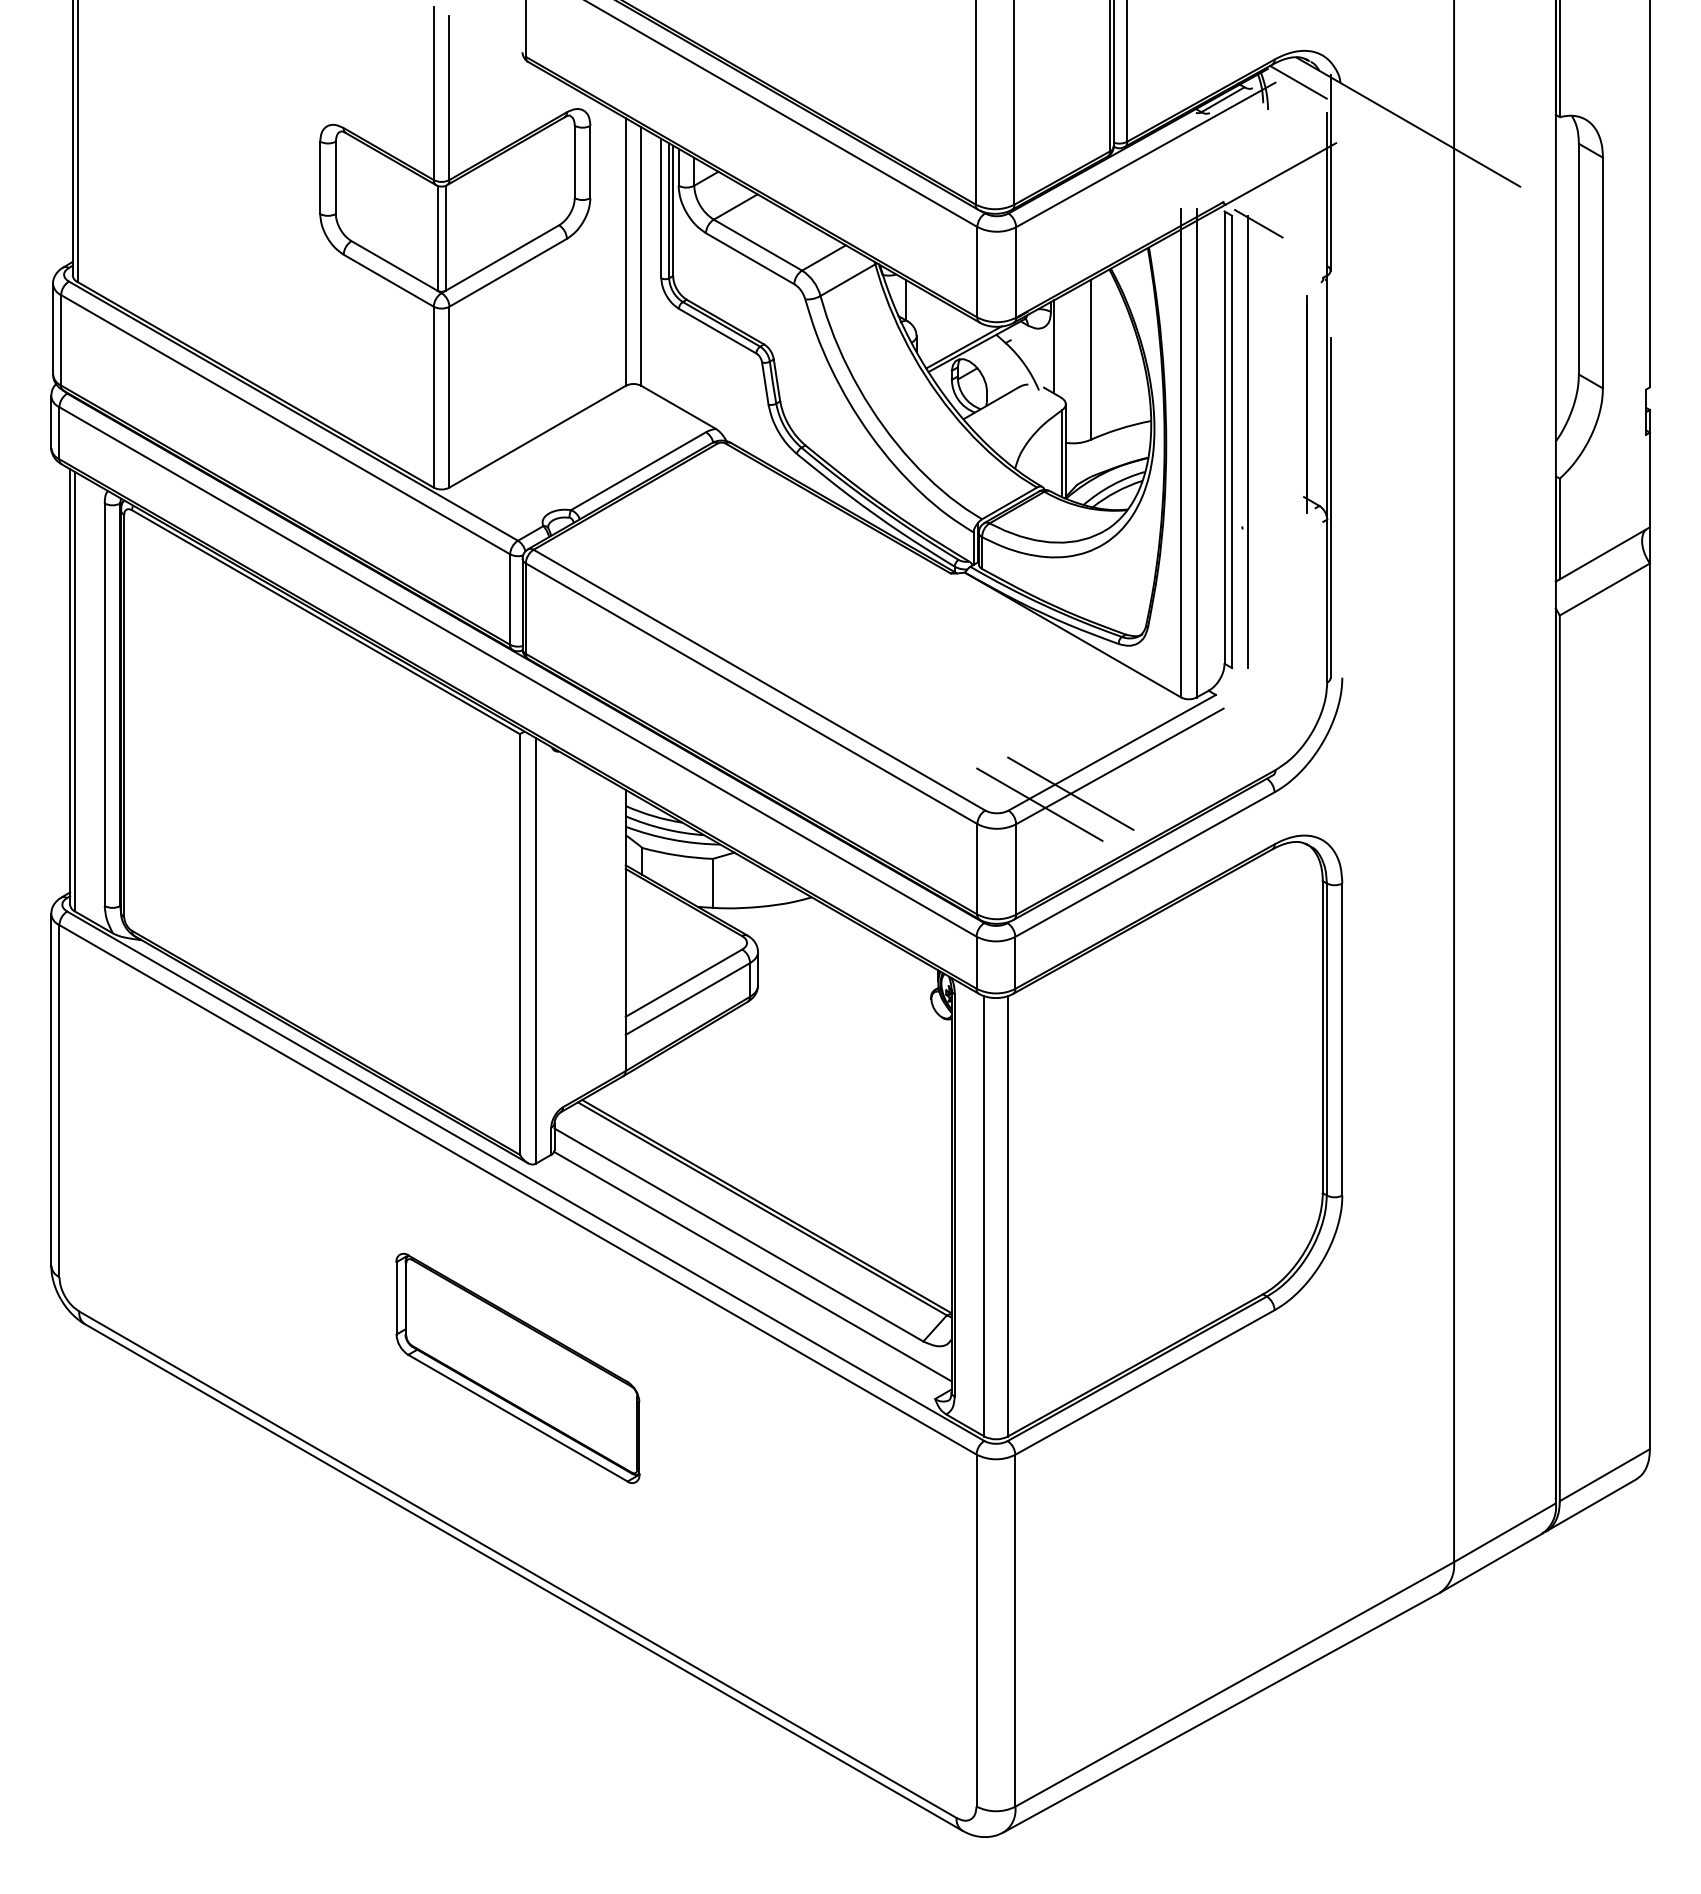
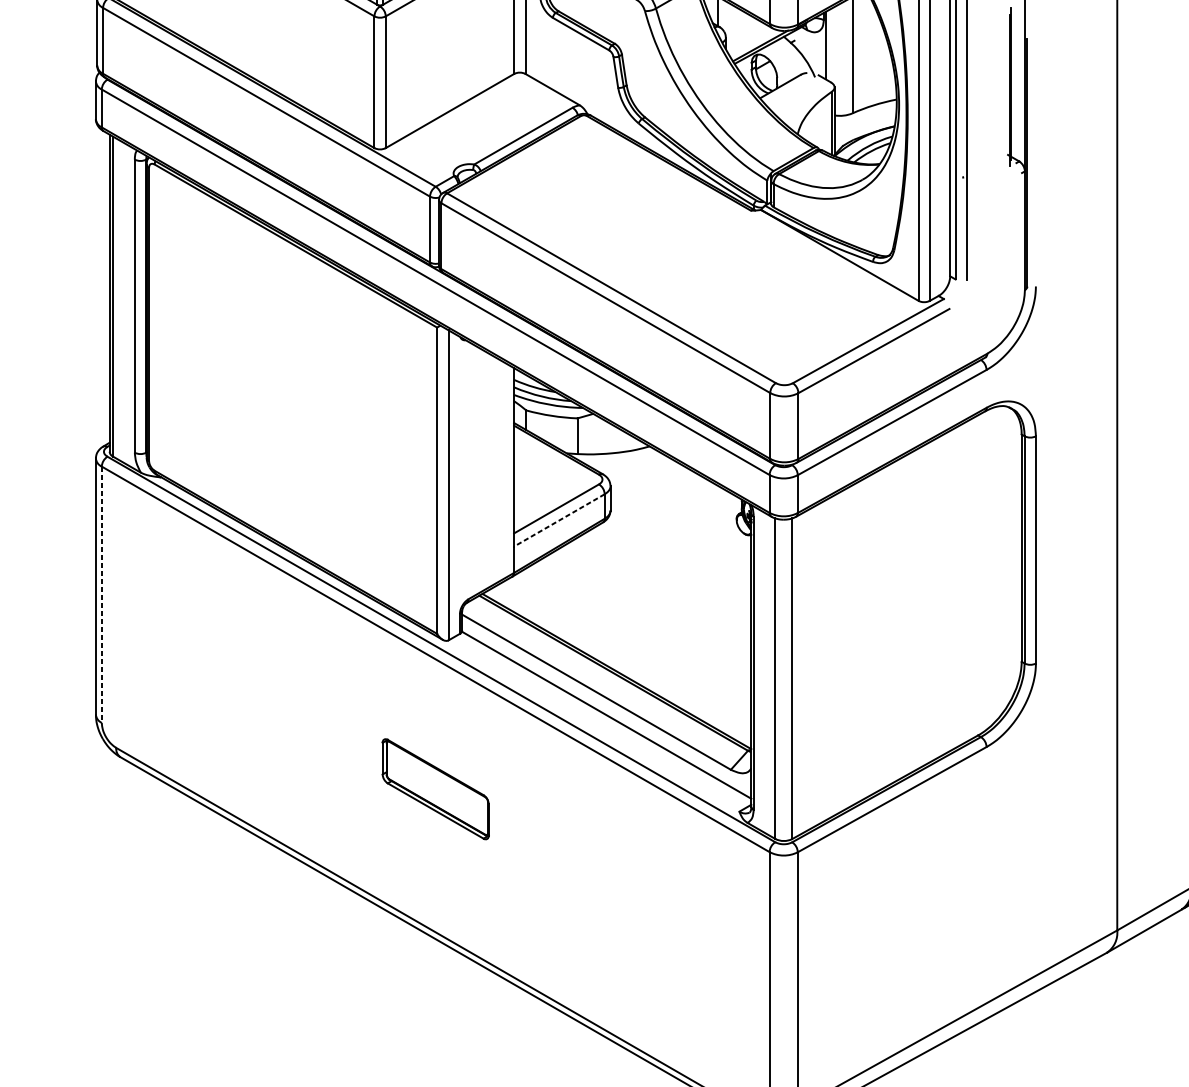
line: (1070, 793) -> (837, 370), removed
line: (1039, 804) -> (815, 378), removed
line: (687, 999) -> (559, 520), solid -> dashed
line: (59, 1101) -> (101, 595), solid -> dashed
part: (517, 1367) -> (435, 788), size x0.6

